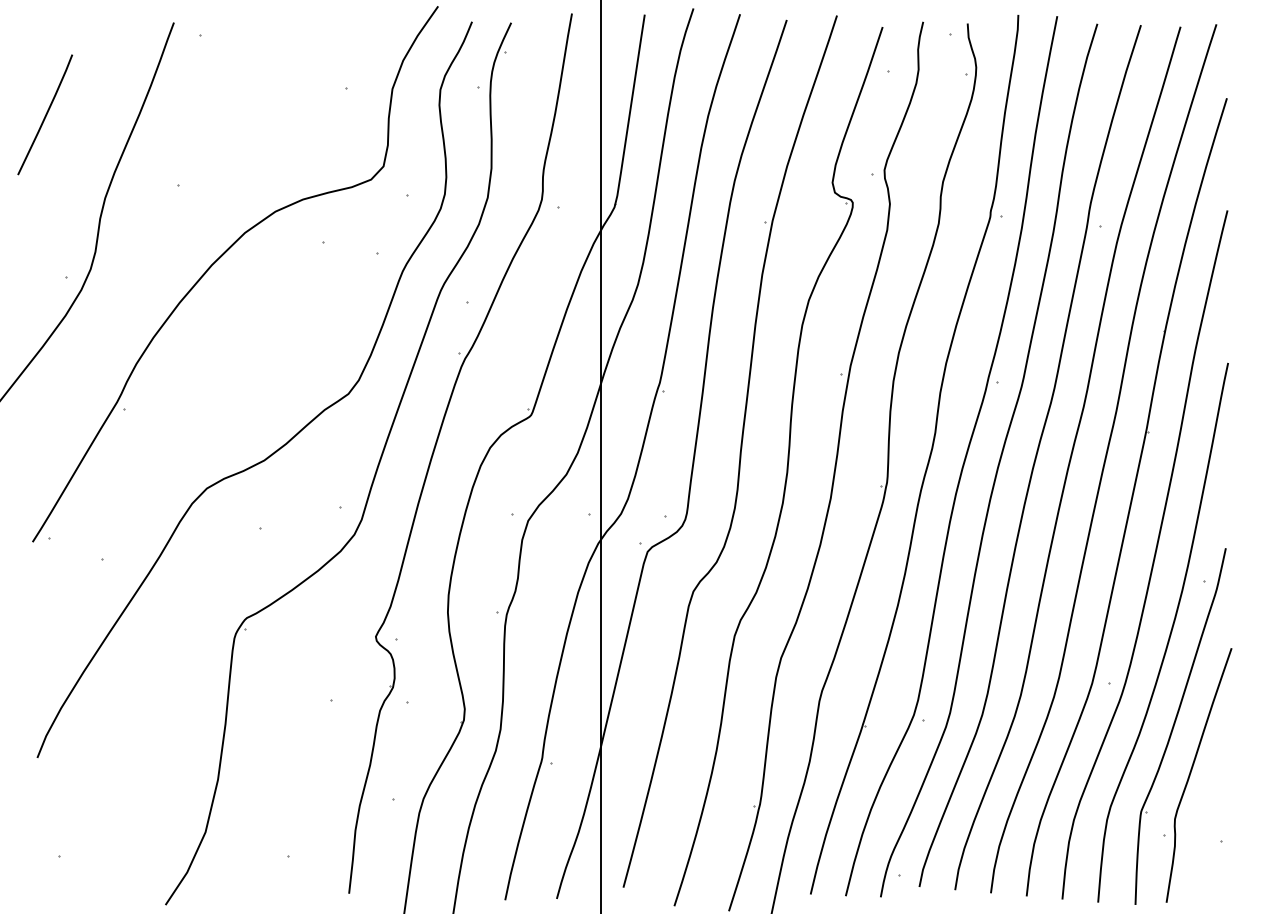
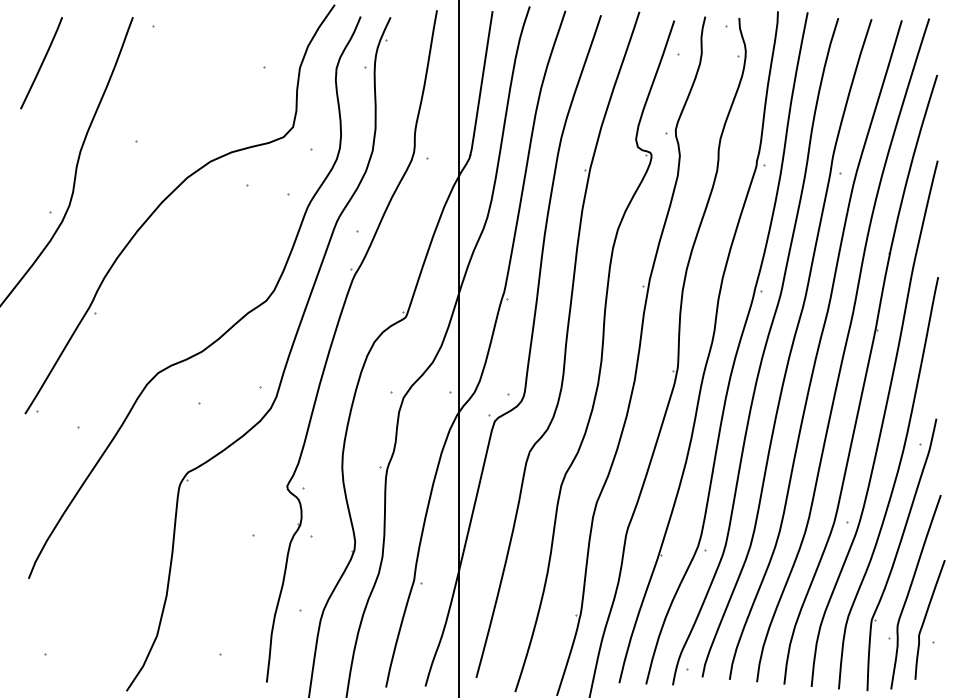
line: (45, 114) -> (41, 62), moved
curve: (1211, 810) -> (925, 619), added

